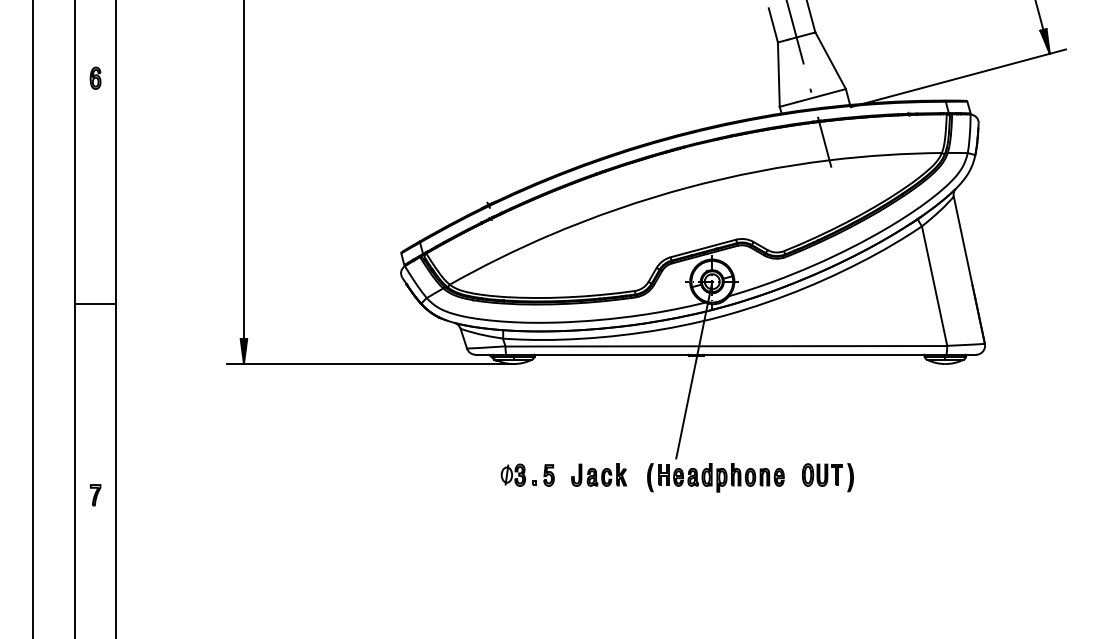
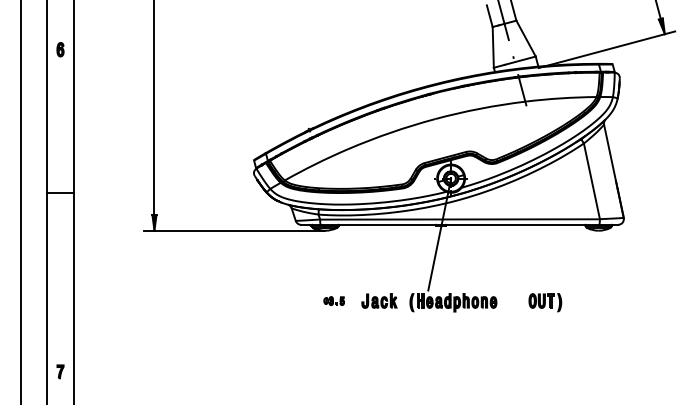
part: (526, 474) -> (333, 300), size x0.6
part: (828, 477) -> (545, 302), moved
part: (95, 494) -> (60, 371), moved

